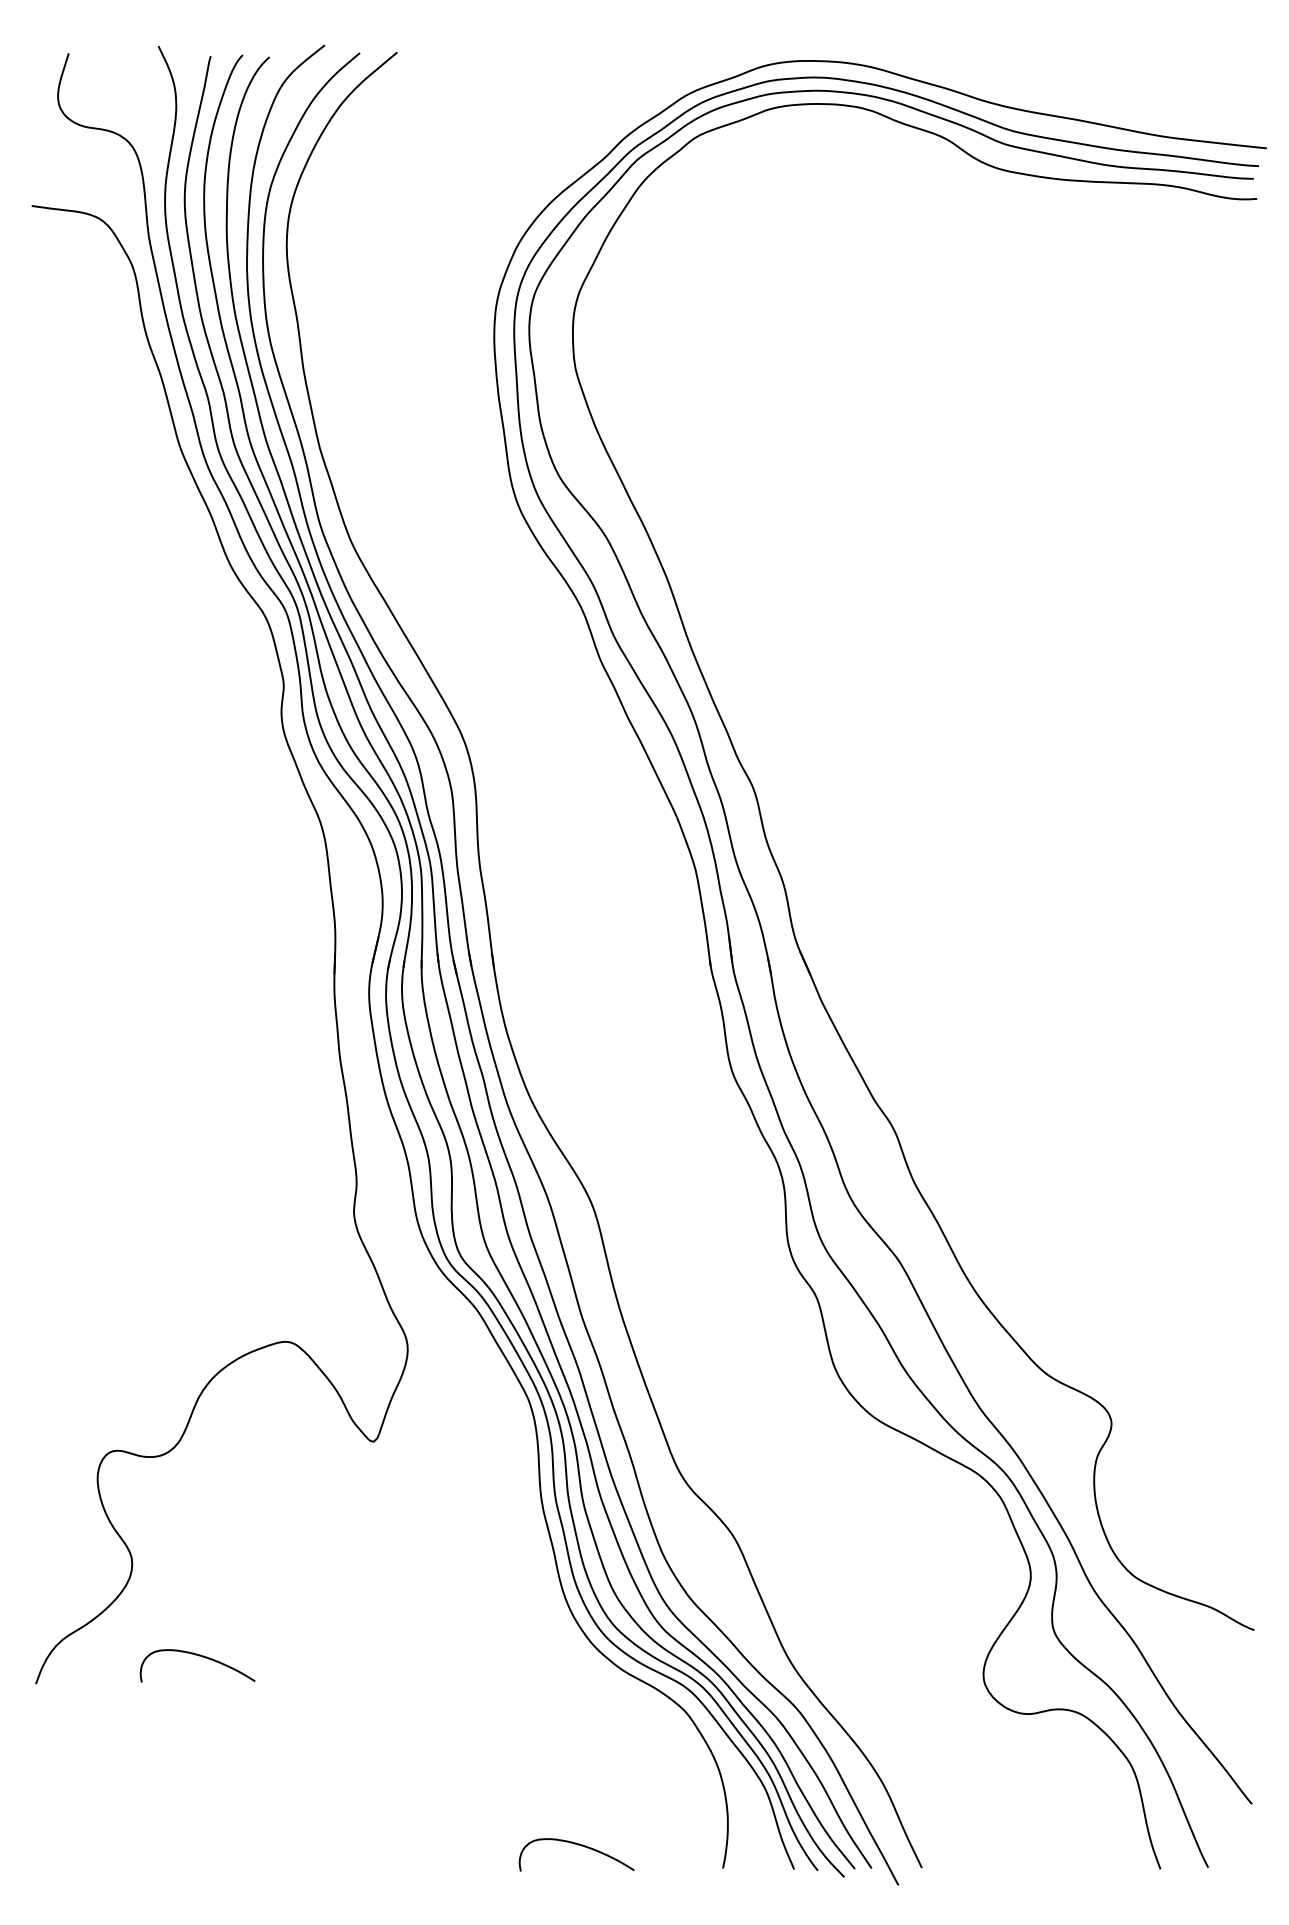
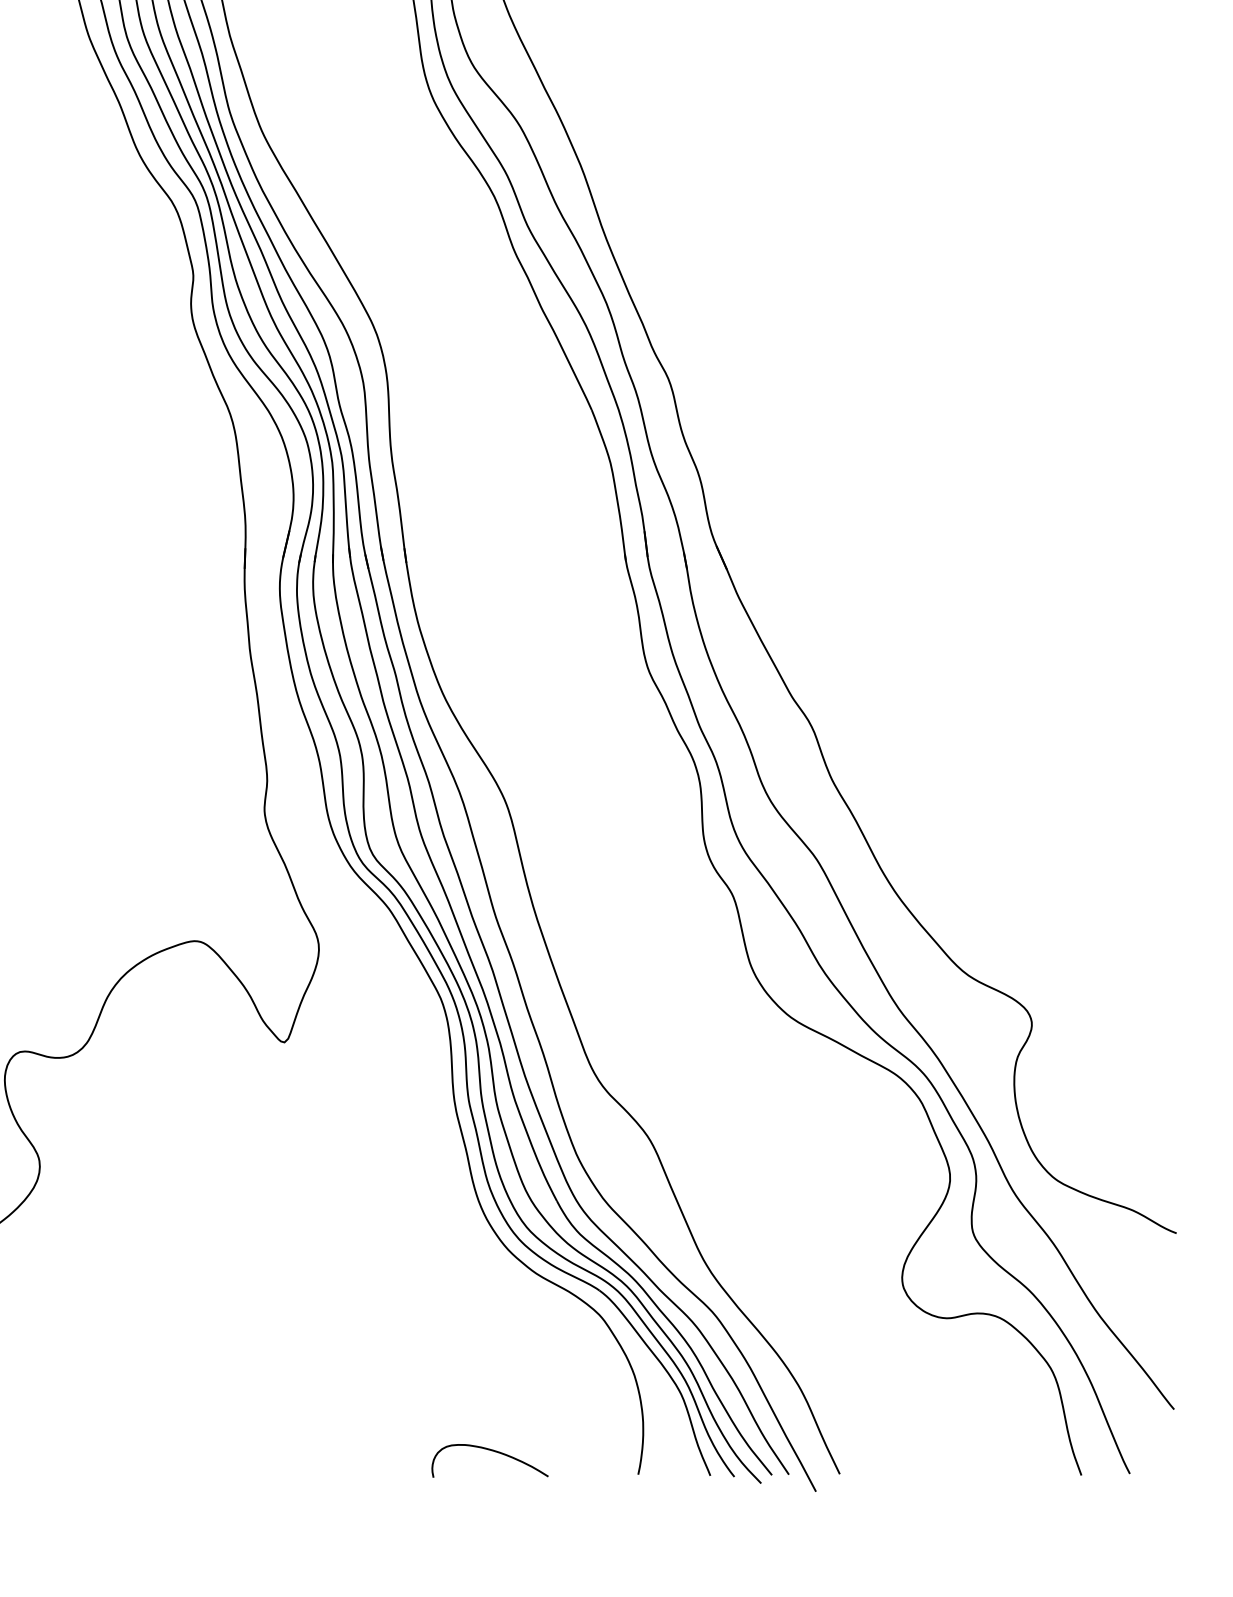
curve: (199, 1656) -> (108, 1259), removed

